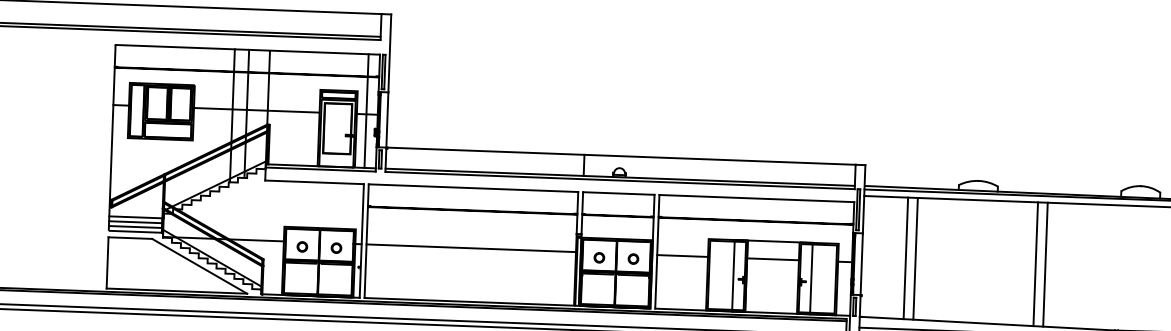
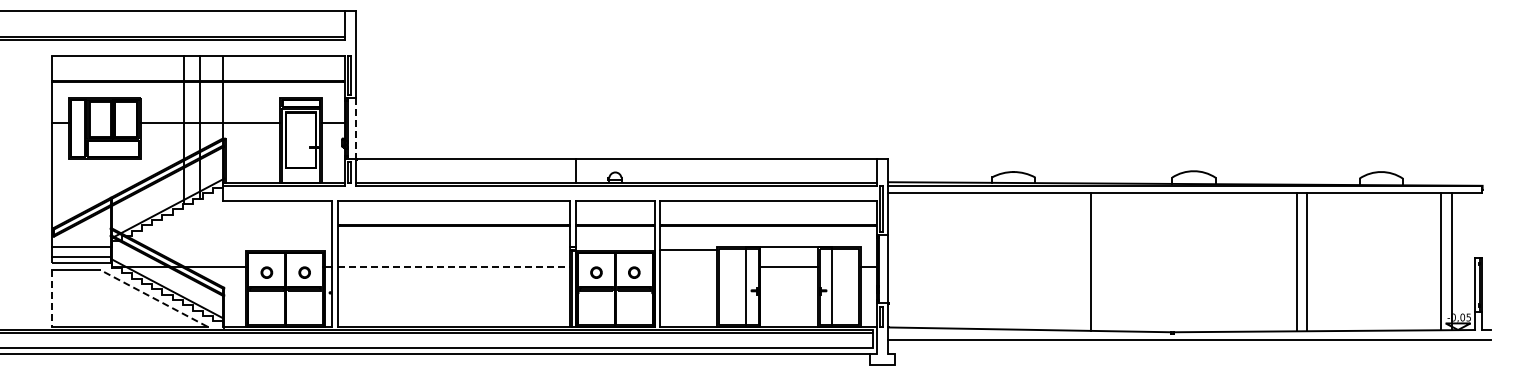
line: (366, 111) -> (332, 119), removed
line: (387, 119) -> (355, 128), solid -> dashed
line: (135, 222) -> (80, 252), removed
line: (471, 248) -> (454, 267), solid -> dashed
line: (682, 256) -> (688, 250), moved
line: (906, 258) -> (936, 260), removed
line: (916, 258) -> (947, 260), removed
line: (107, 263) -> (51, 298), solid -> dashed
line: (1035, 263) -> (1080, 261), removed
line: (199, 266) -> (153, 298), solid -> dashed

